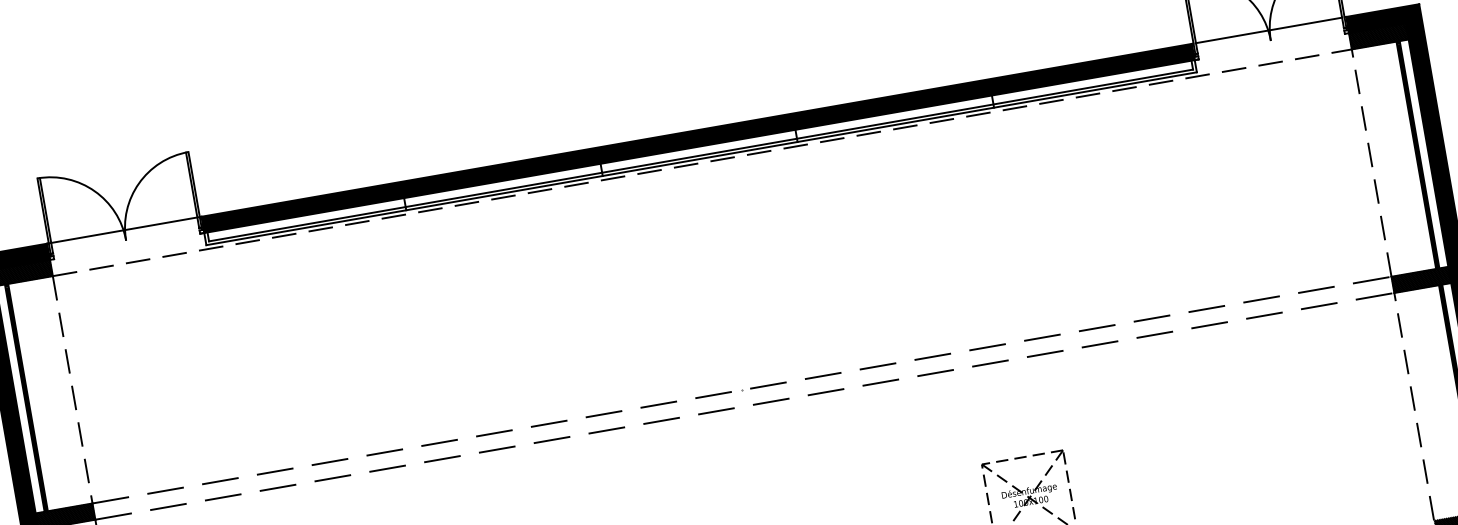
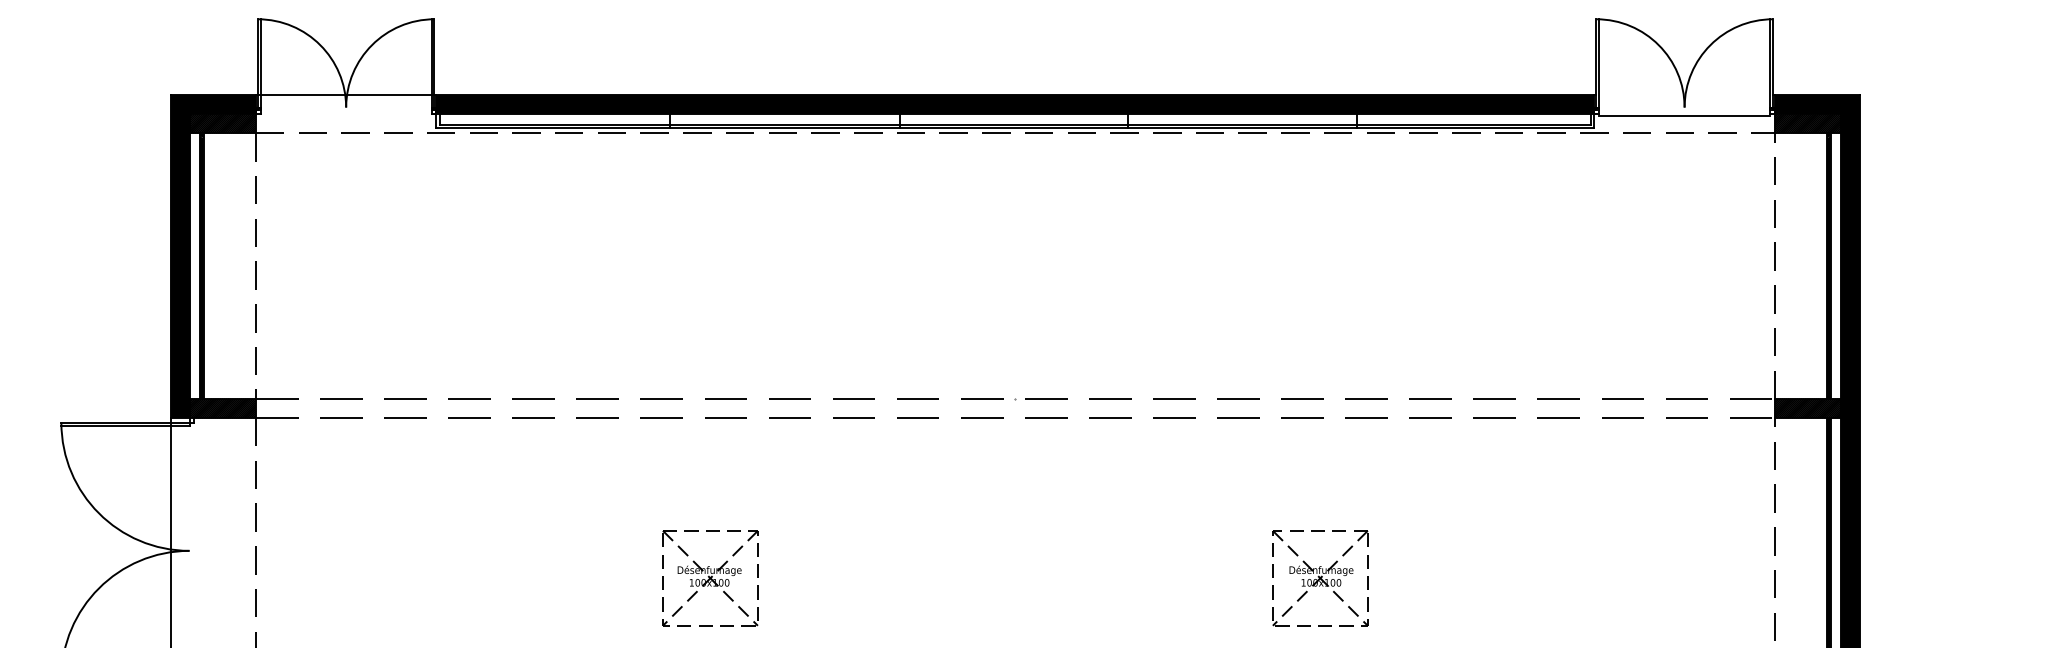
line: (1268, 30) -> (1684, 116), moved

